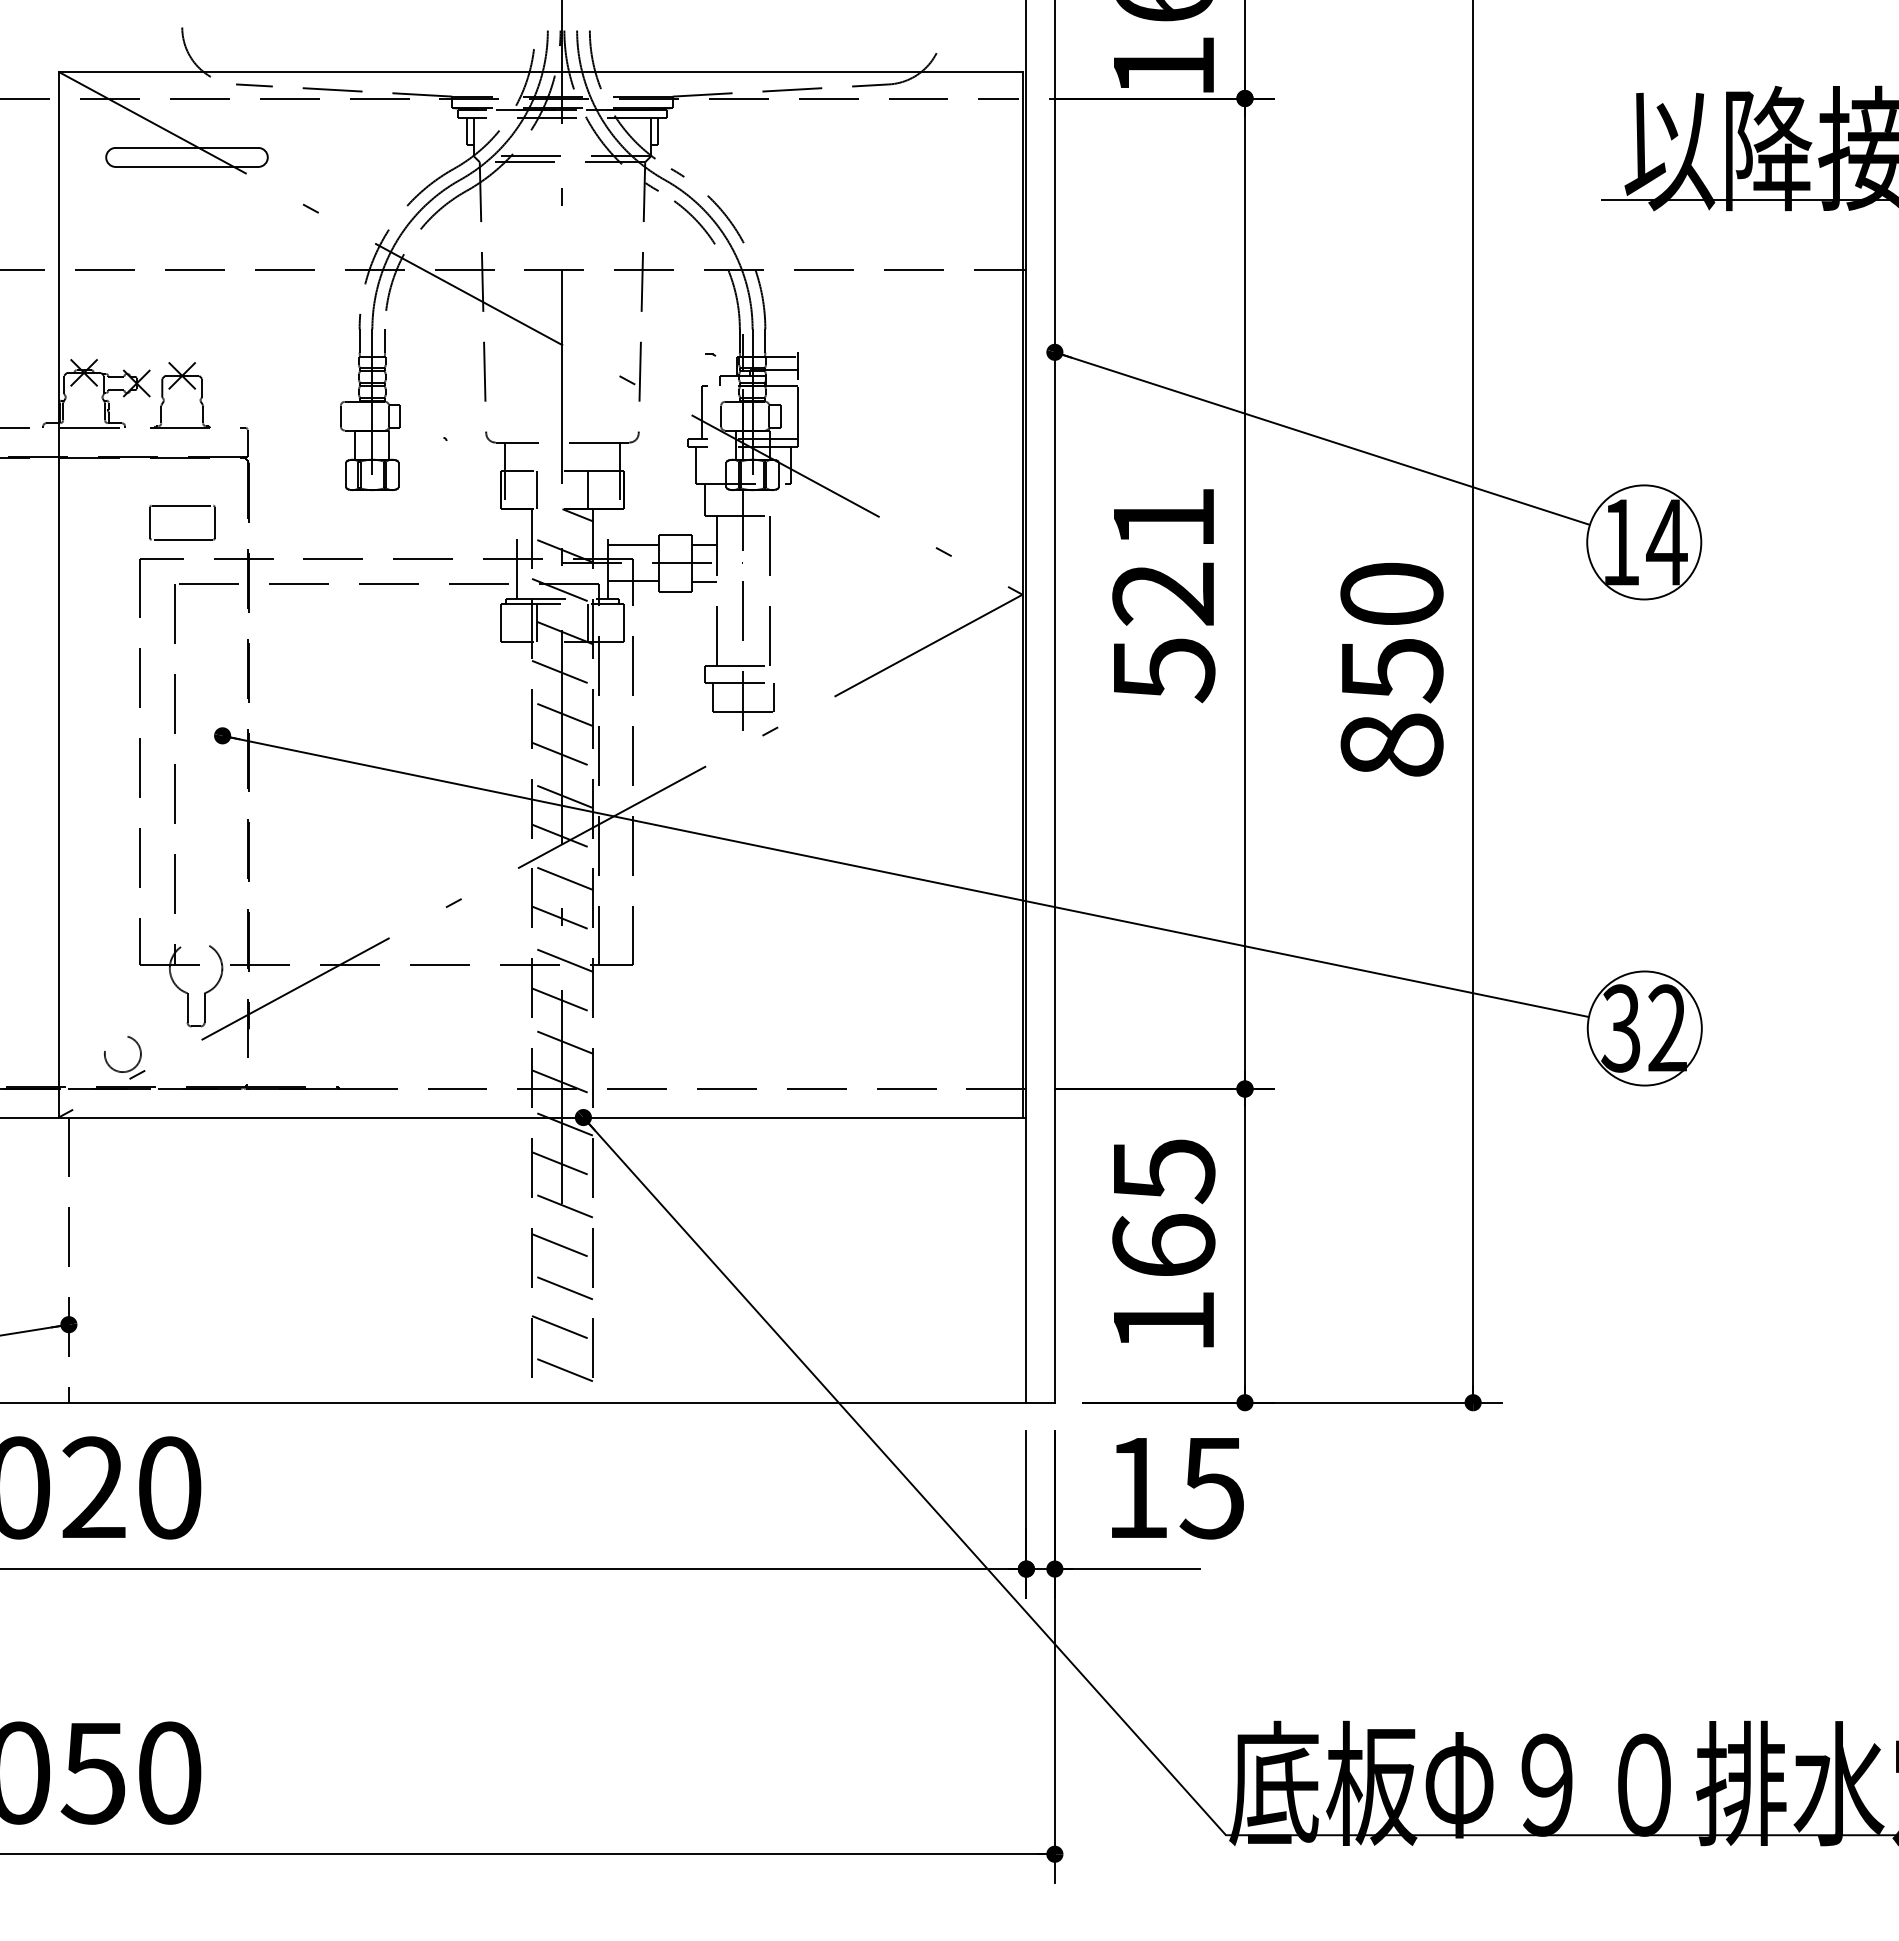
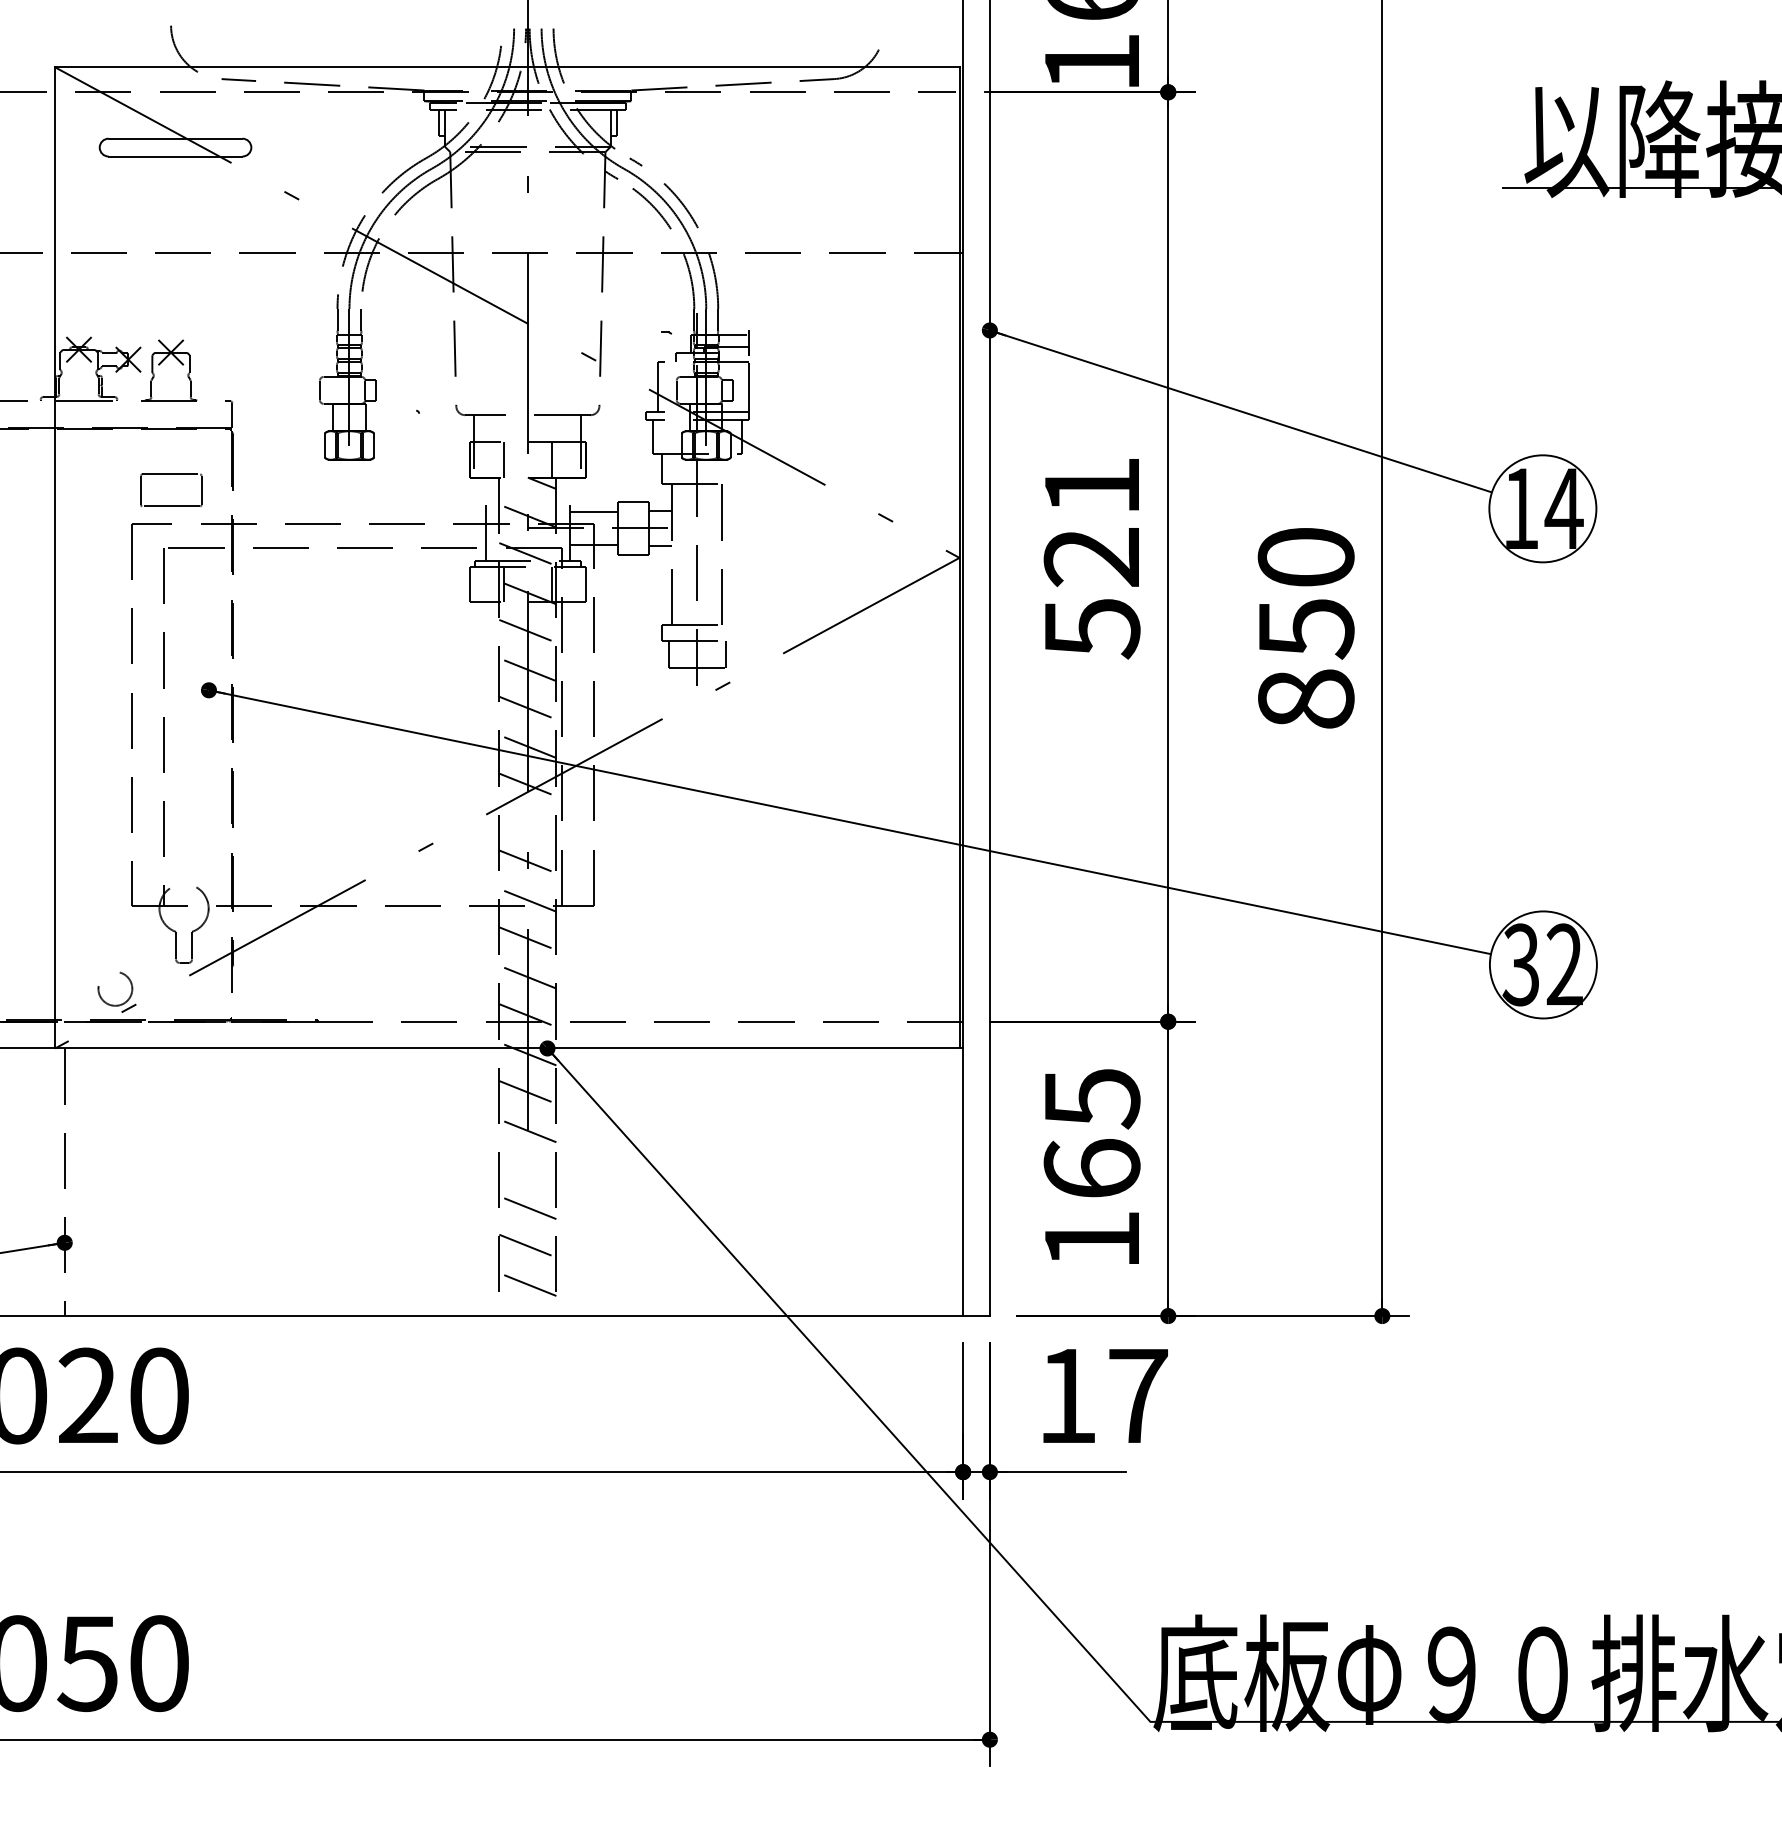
line: (562, 877) -> (527, 823), removed
line: (562, 1246) -> (527, 1169), removed
text: (1211, 1488) -> (1136, 1396), 15 -> 17

